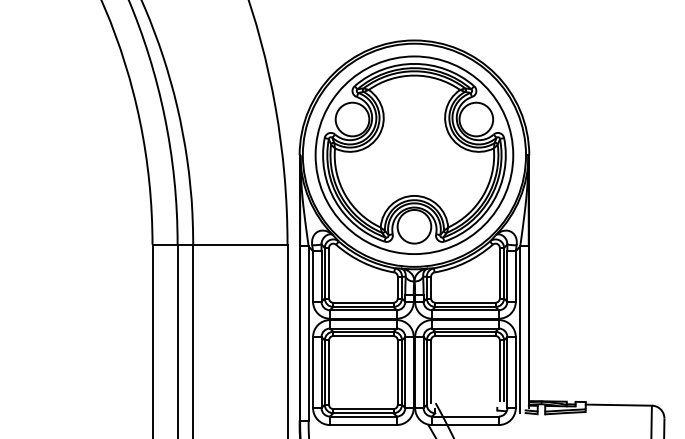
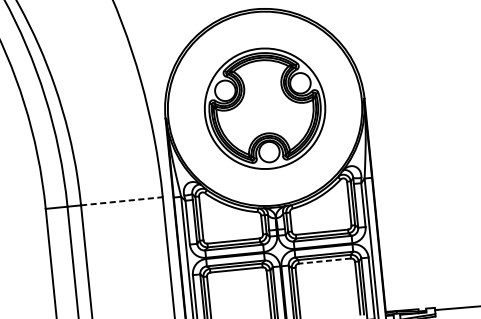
part: (414, 154) -> (265, 108), size x0.7
line: (240, 244) -> (122, 201), solid -> dashed
line: (464, 336) -> (324, 261), solid -> dashed

